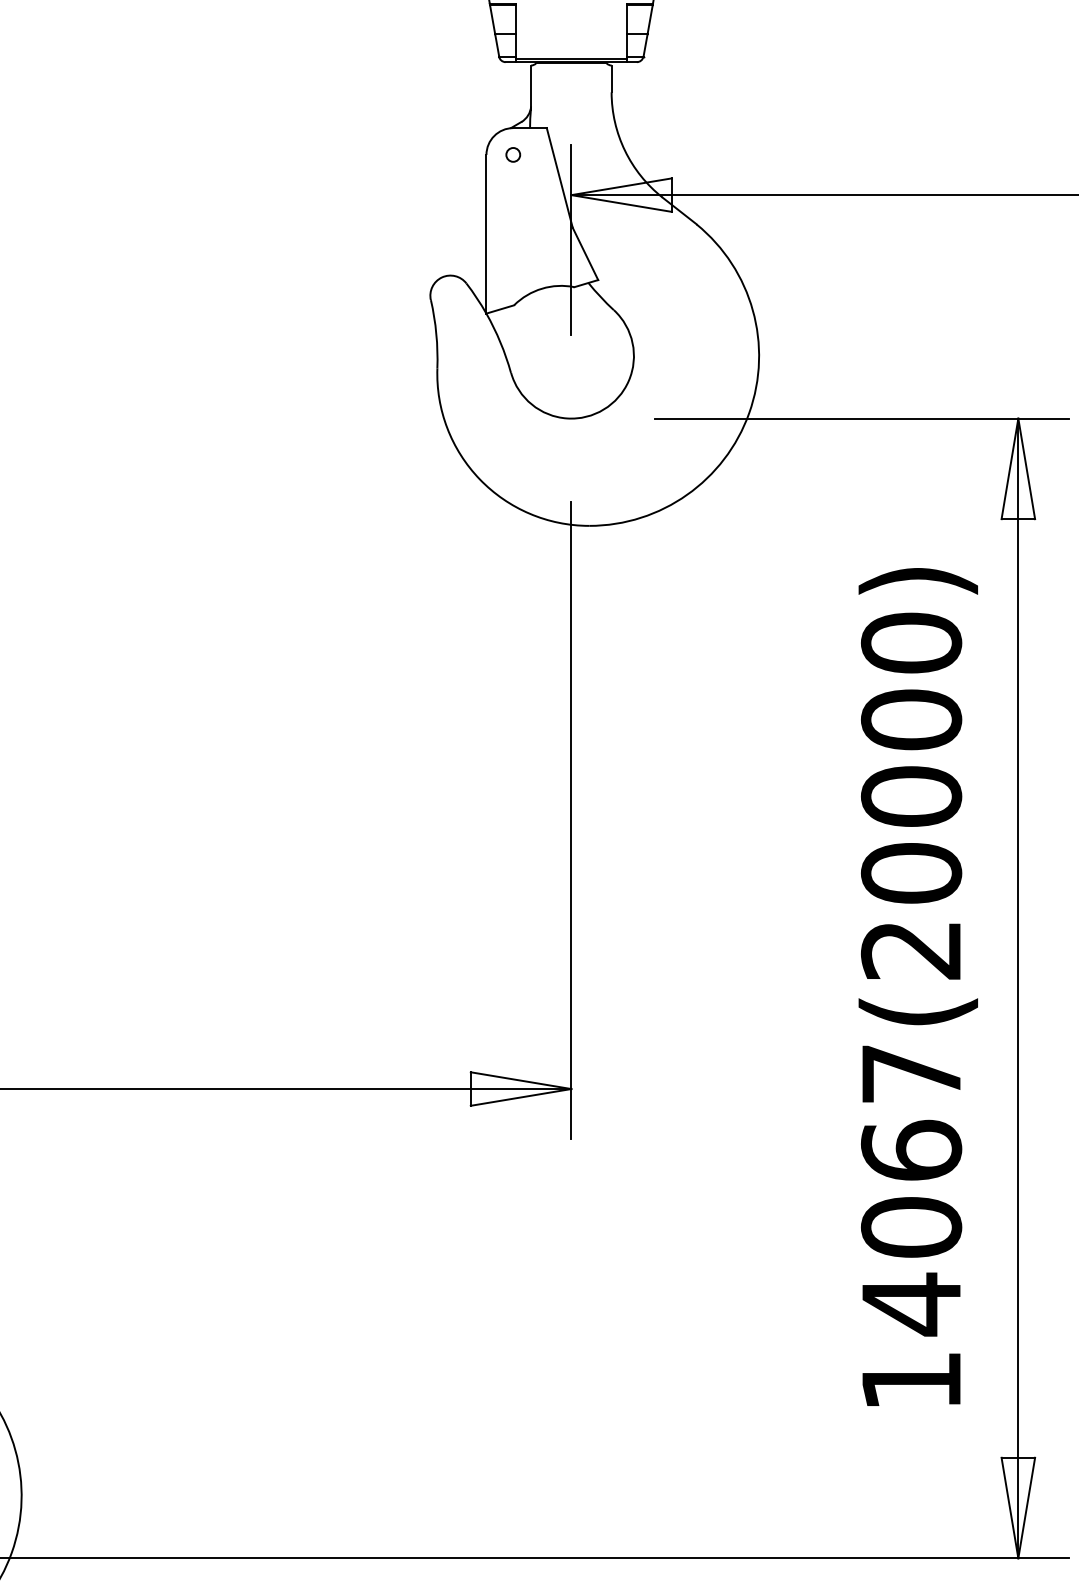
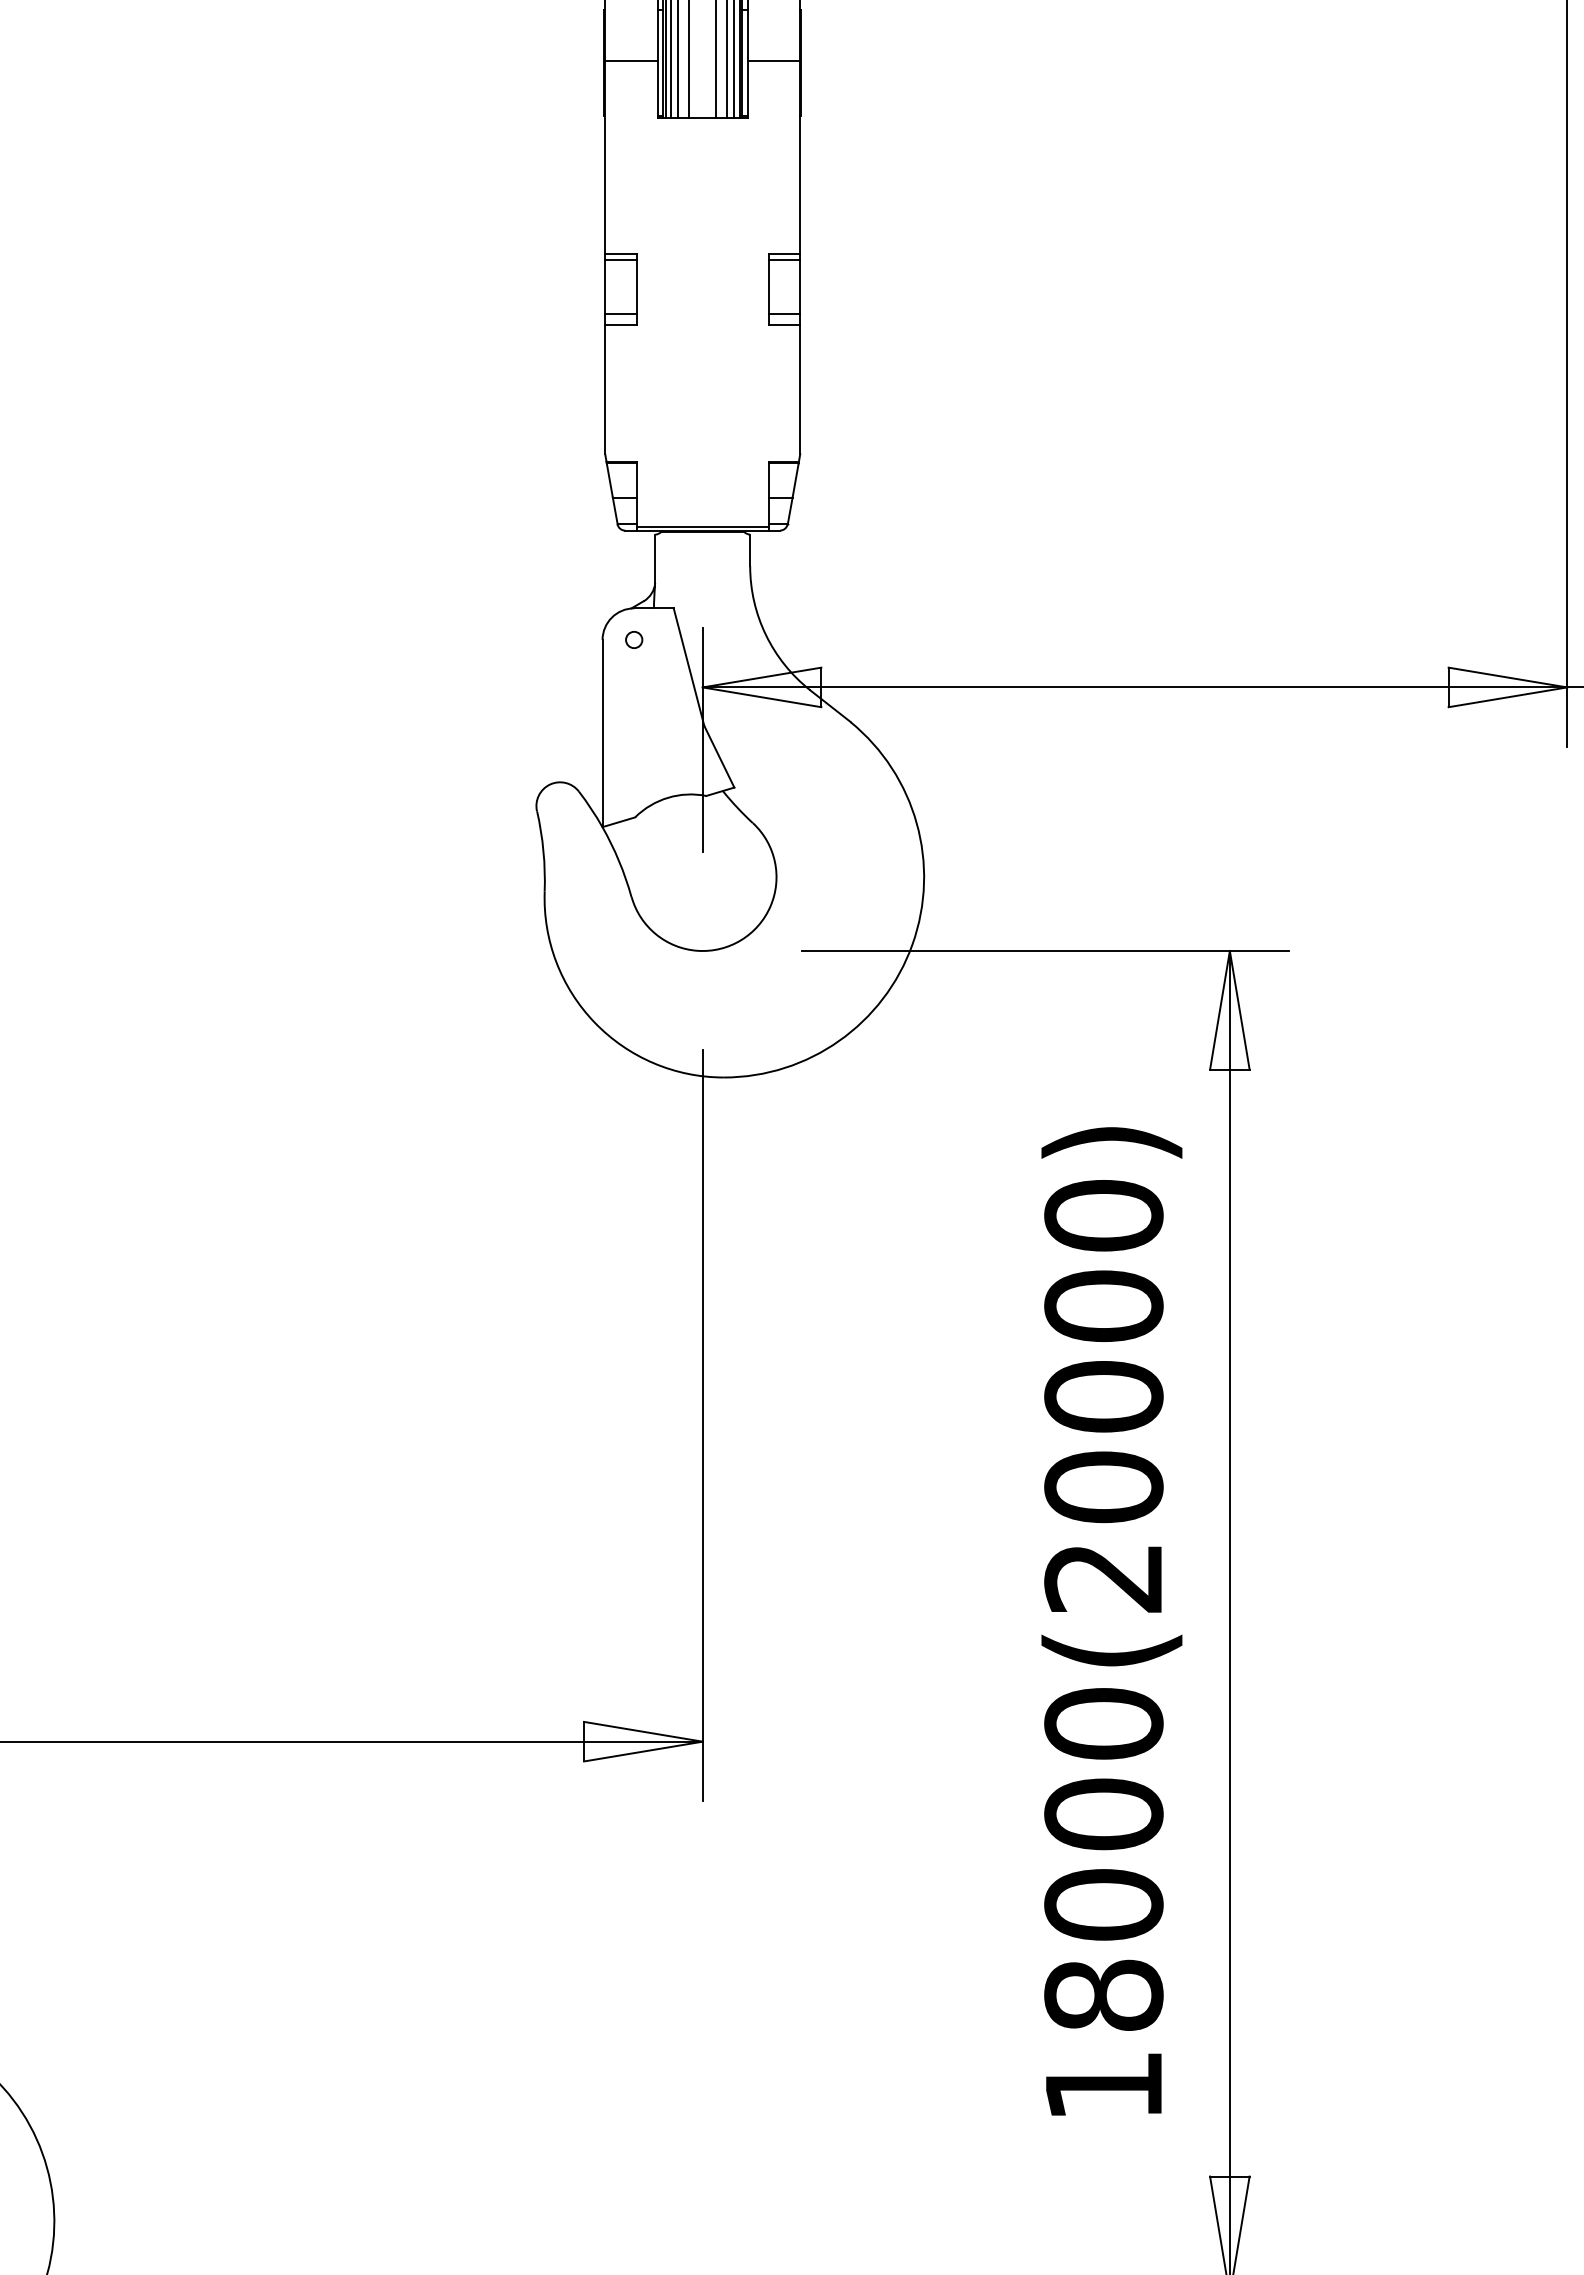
text: (911, 1189) -> (1103, 1860), 14067(20000) -> 18000(20000)

